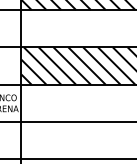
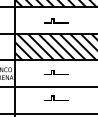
curve: (76, 28) -> (54, 20), added
curve: (76, 101) -> (54, 72), added
curve: (76, 136) -> (54, 97), added

